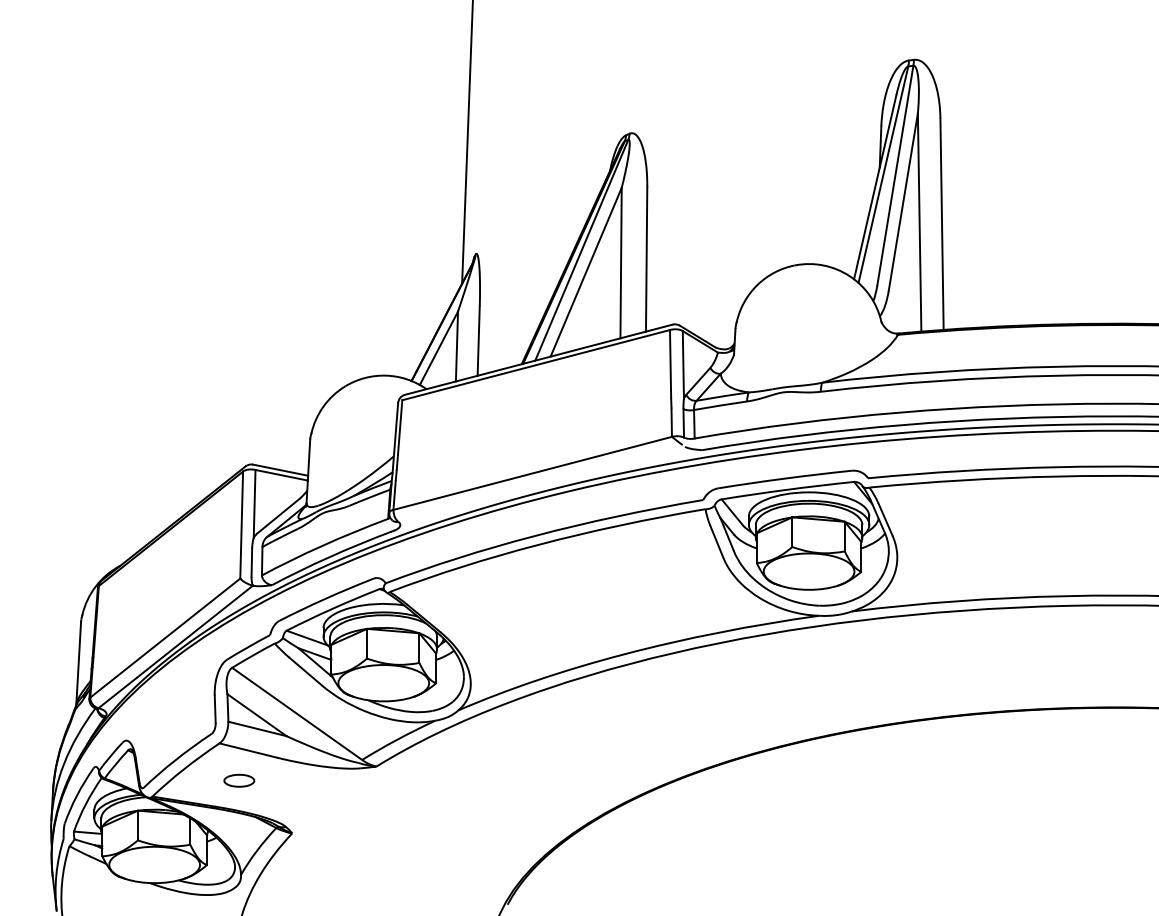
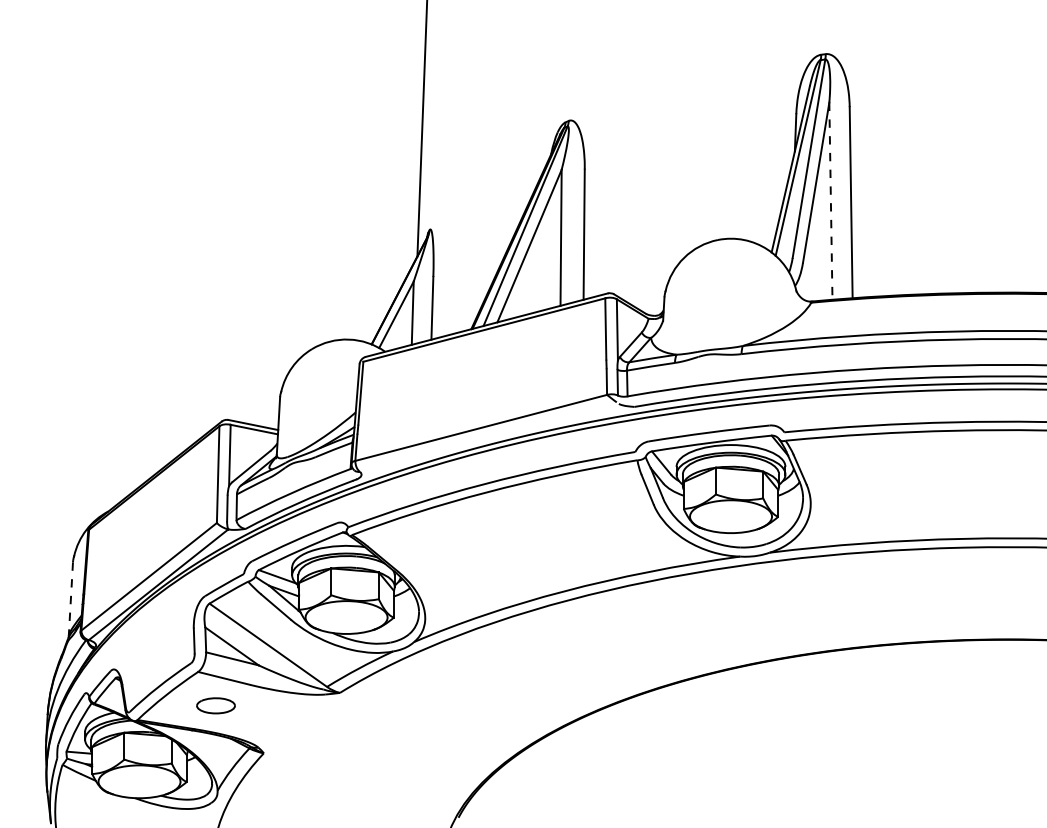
line: (919, 223) -> (830, 202), solid -> dashed
line: (78, 662) -> (70, 598), solid -> dashed
part: (239, 780) -> (216, 705), size x1.4

